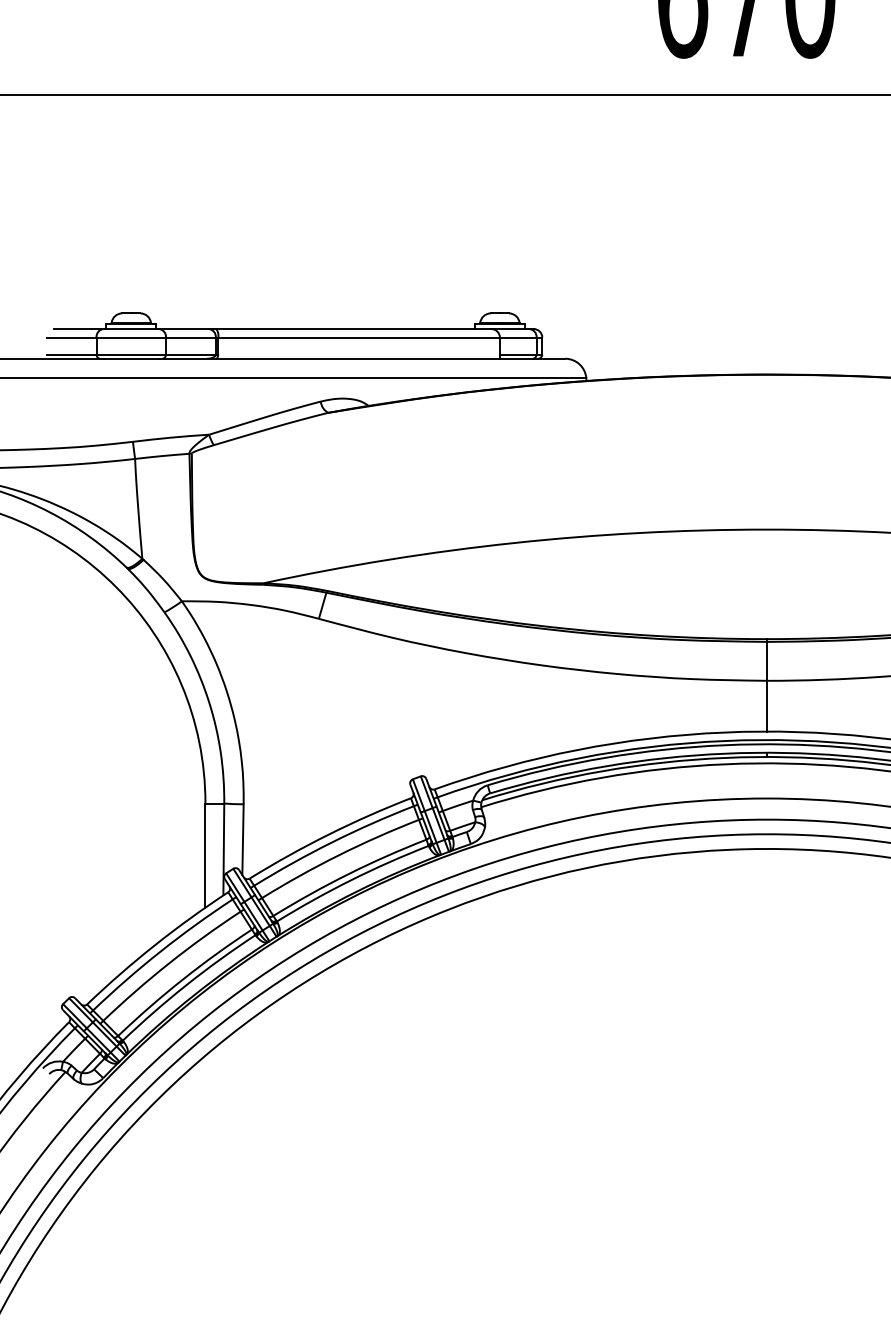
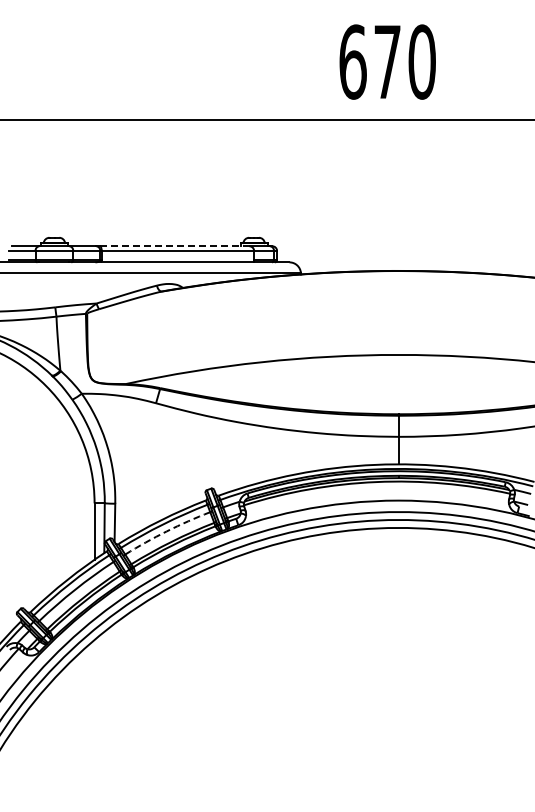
line: (352, 329) -> (174, 246), solid -> dashed
arc: (338, 855) -> (166, 531), solid -> dashed

